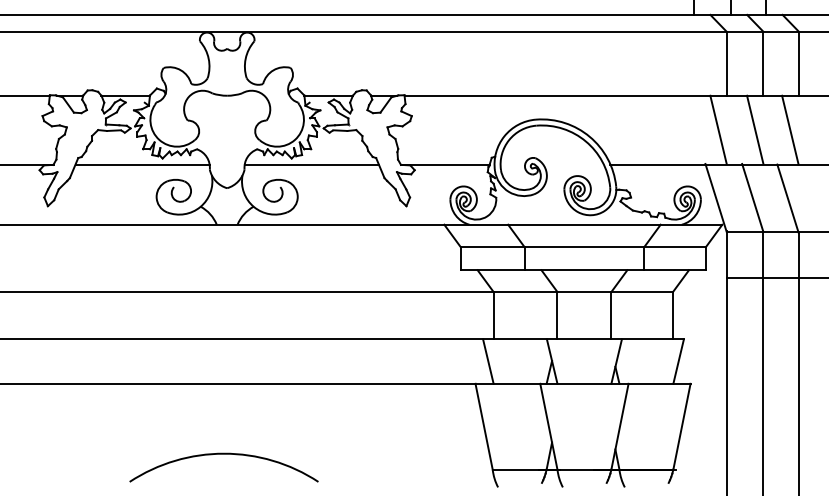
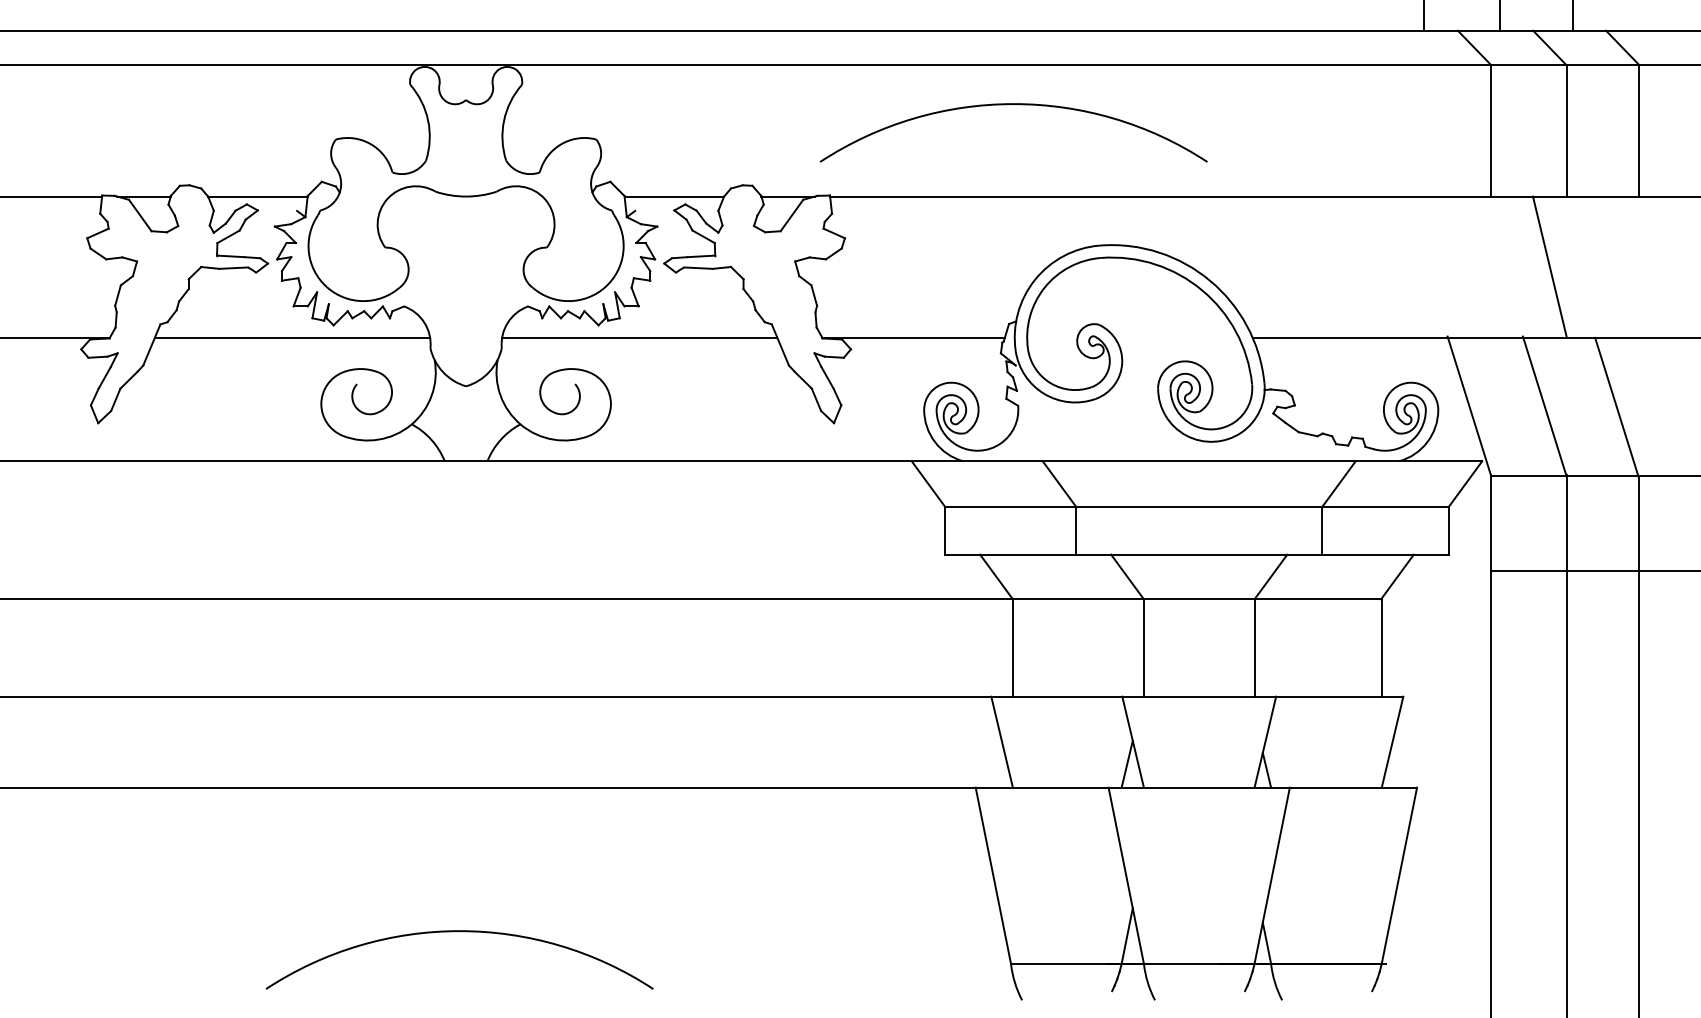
arc: (493, 51) -> (1012, 105), added
line: (718, 129) -> (1474, 265), removed
line: (790, 129) -> (1622, 265), removed

